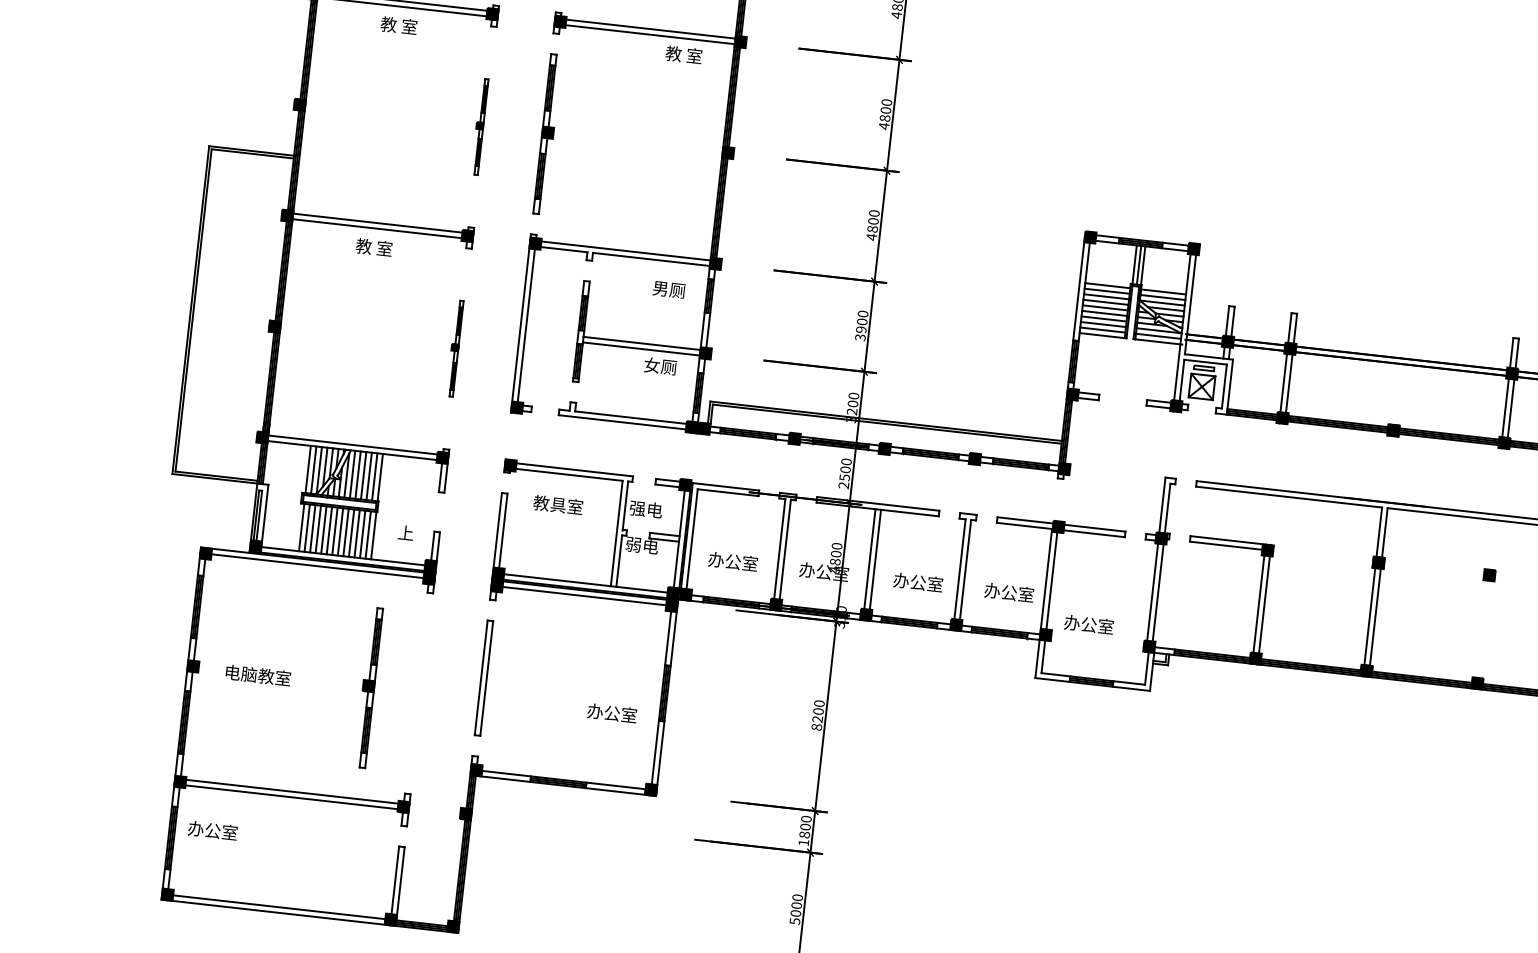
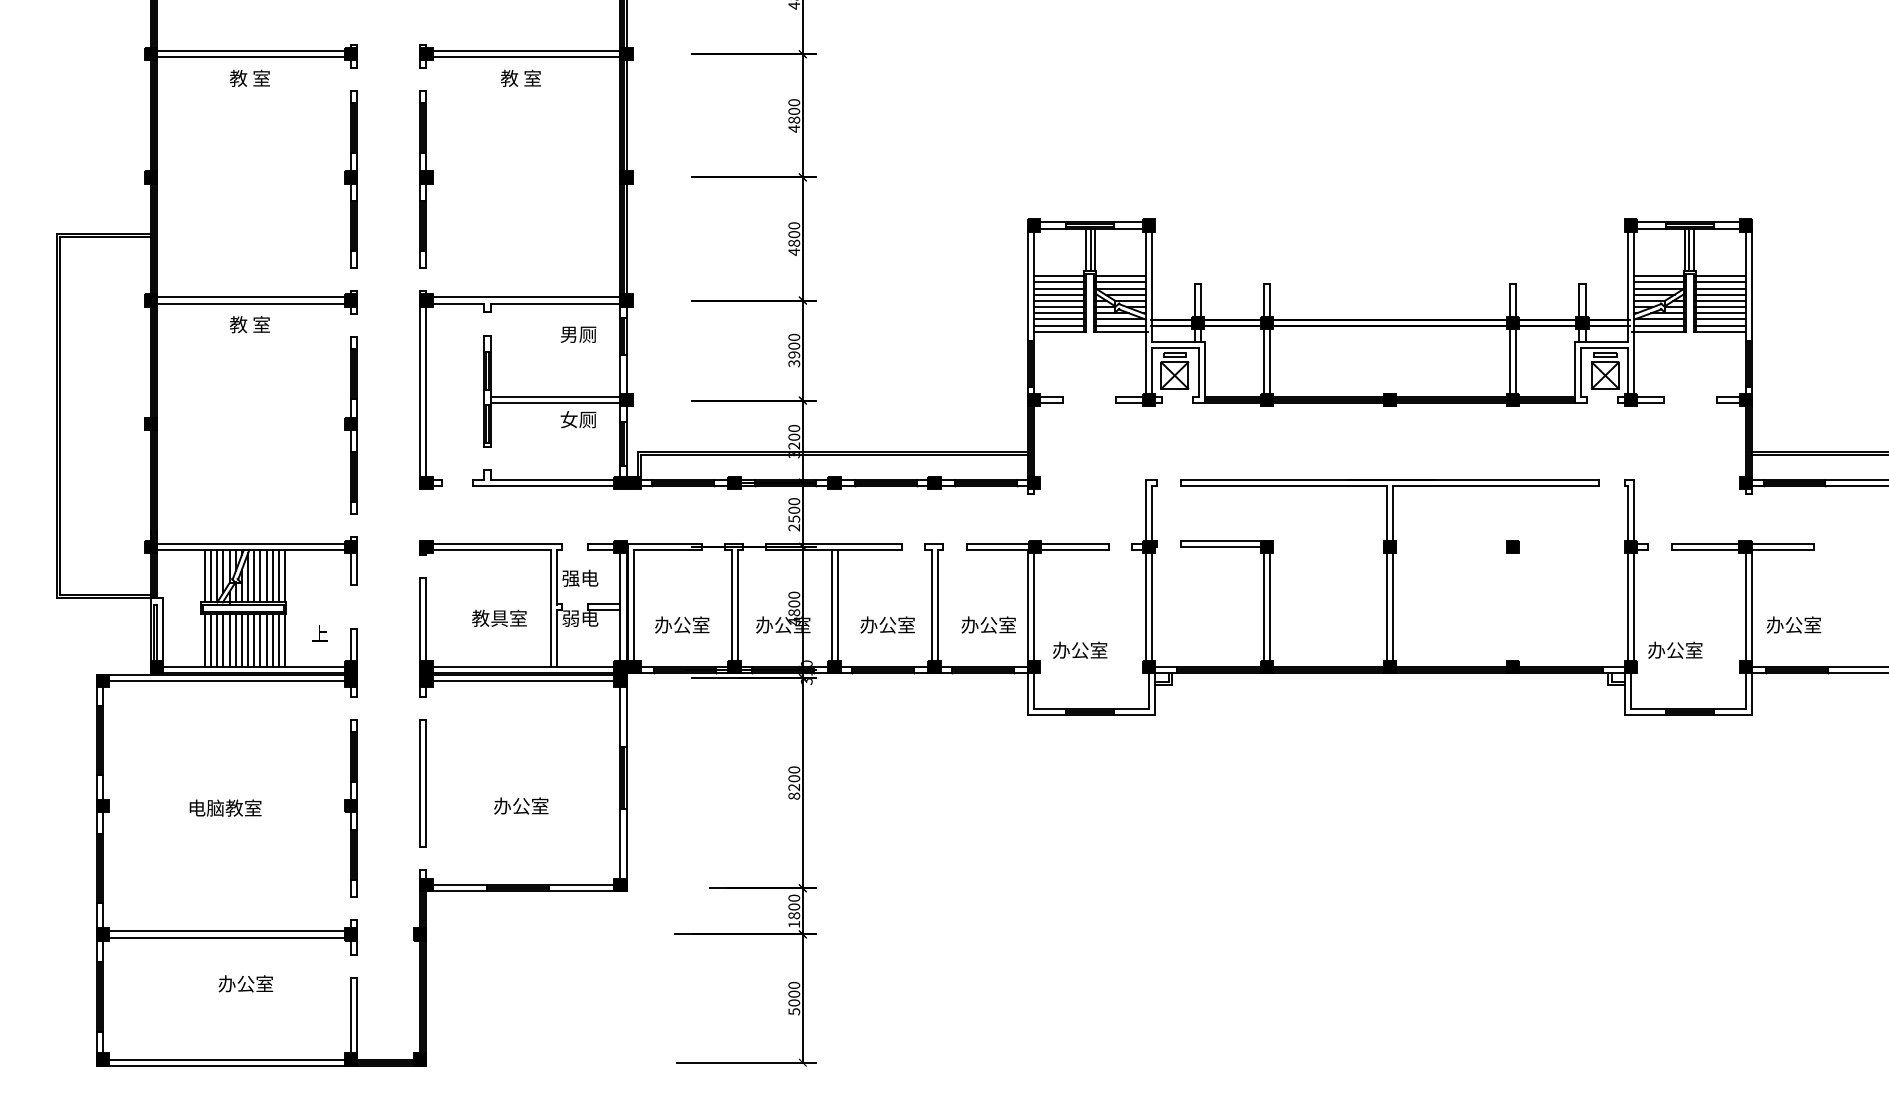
text: (683, 54) -> (520, 77), moved
part: (479, 126) -> (350, 179), size x1.67
part: (454, 348) -> (350, 425), size x1.67
text: (558, 504) -> (499, 617), moved
text: (258, 674) -> (225, 807), moved
part: (368, 688) -> (350, 808), moved
text: (612, 712) -> (521, 805), moved
text: (212, 830) -> (245, 983), moved

